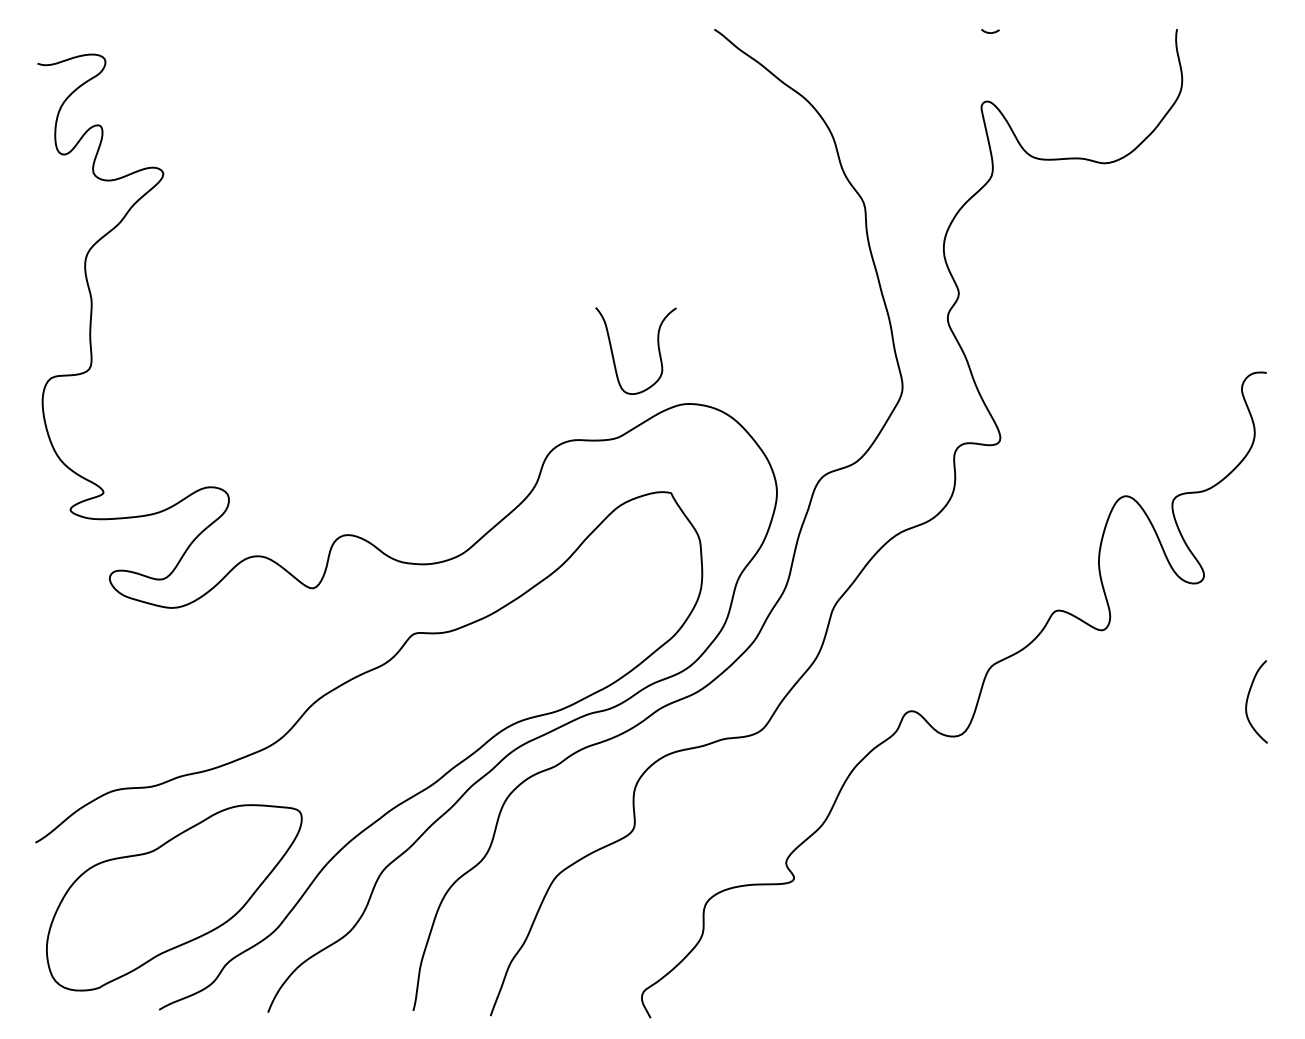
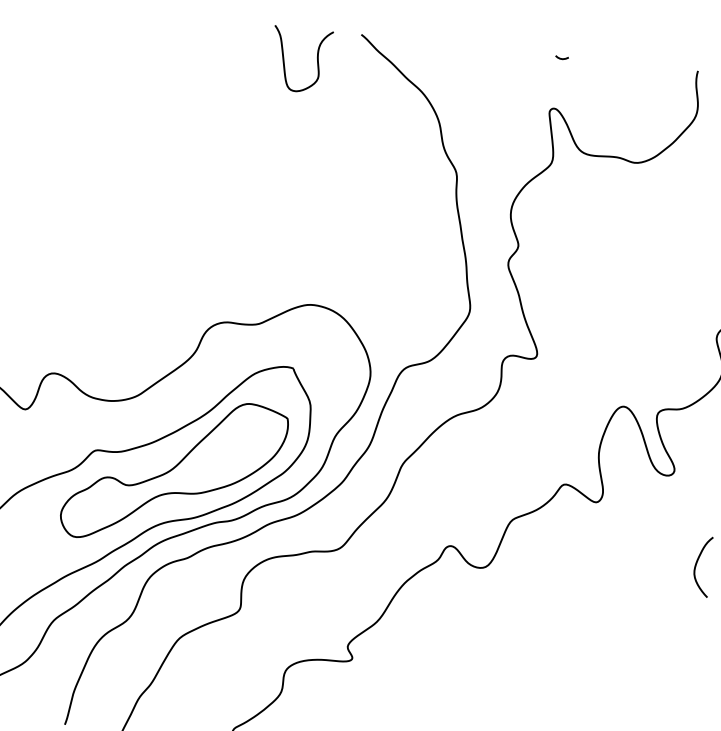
curve: (613, 353) -> (284, 60), moved
part: (524, 650) -> (174, 471), added

